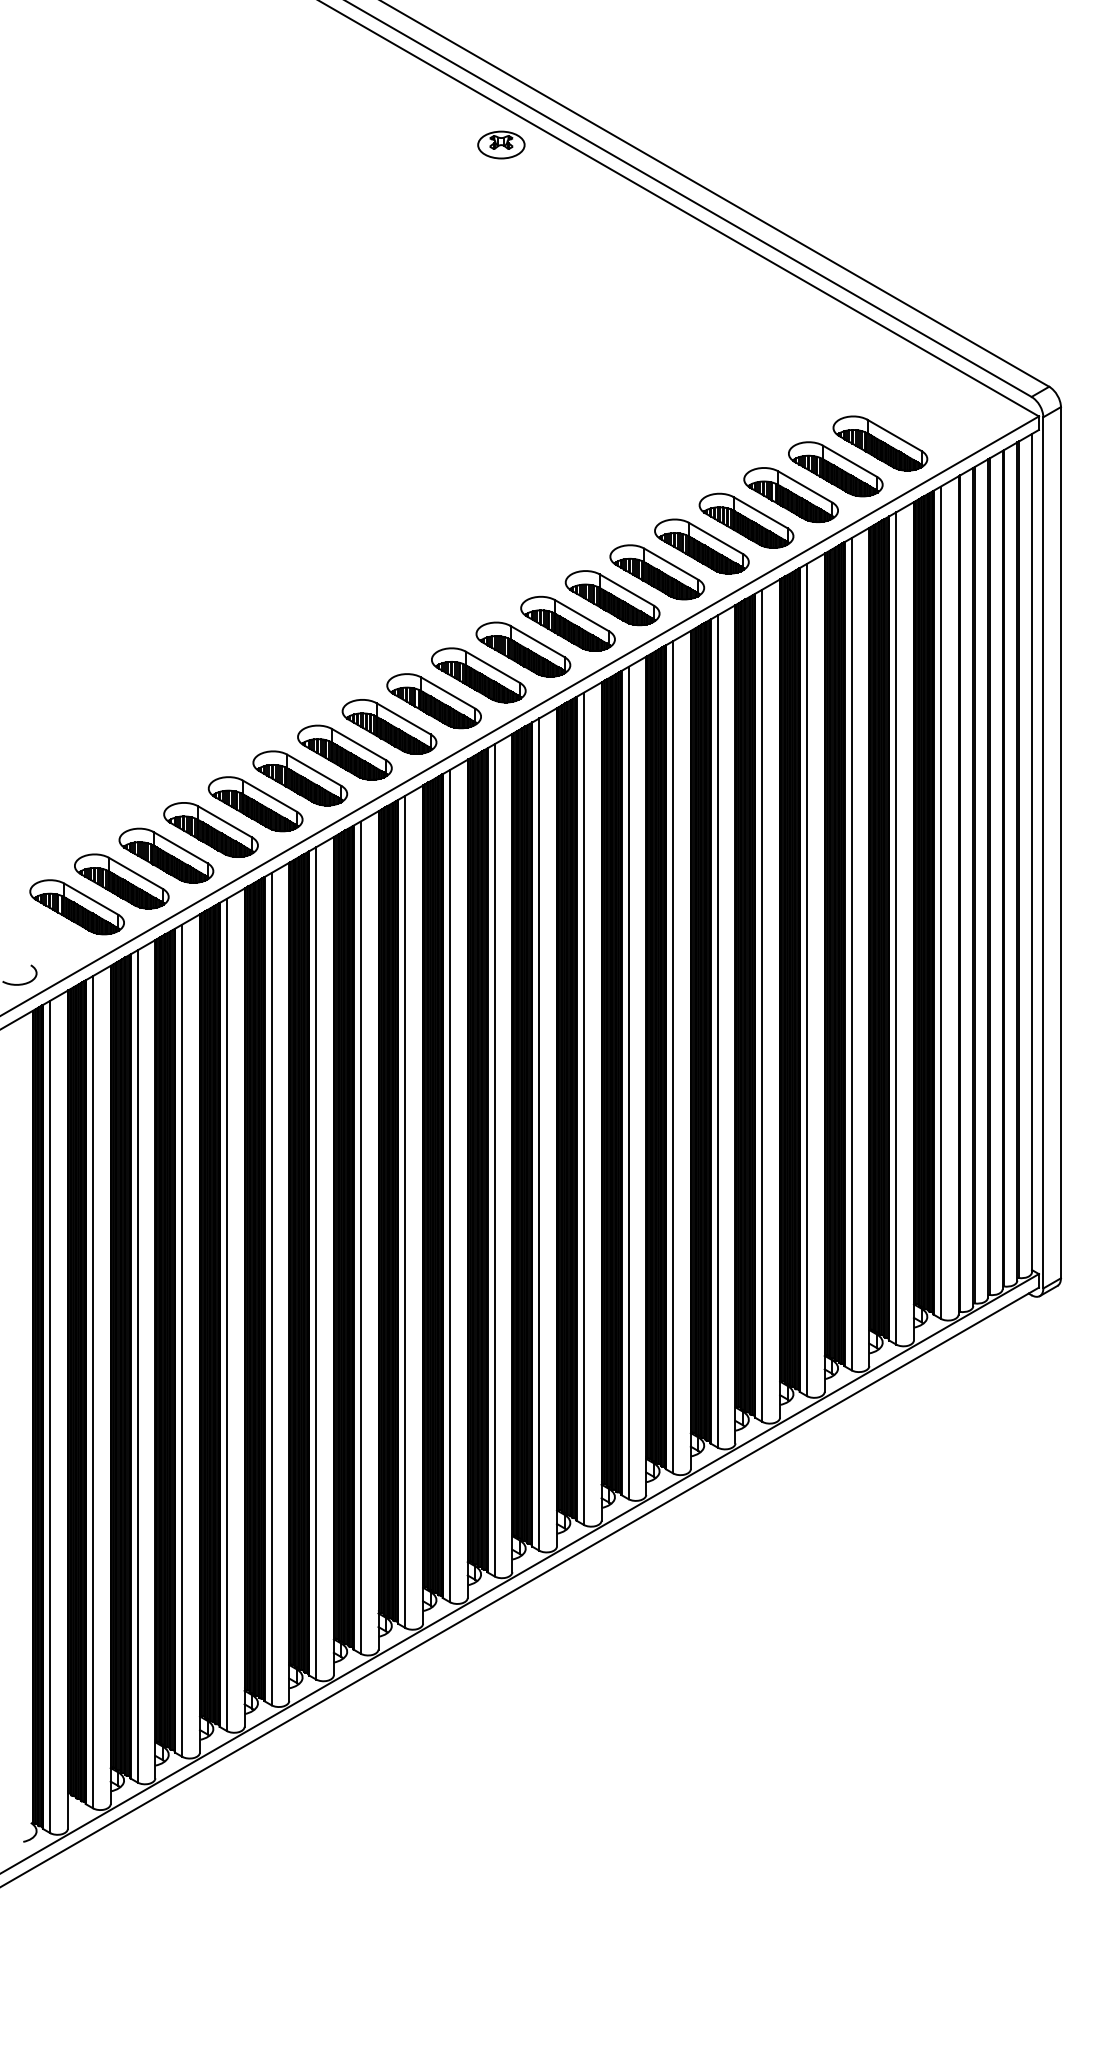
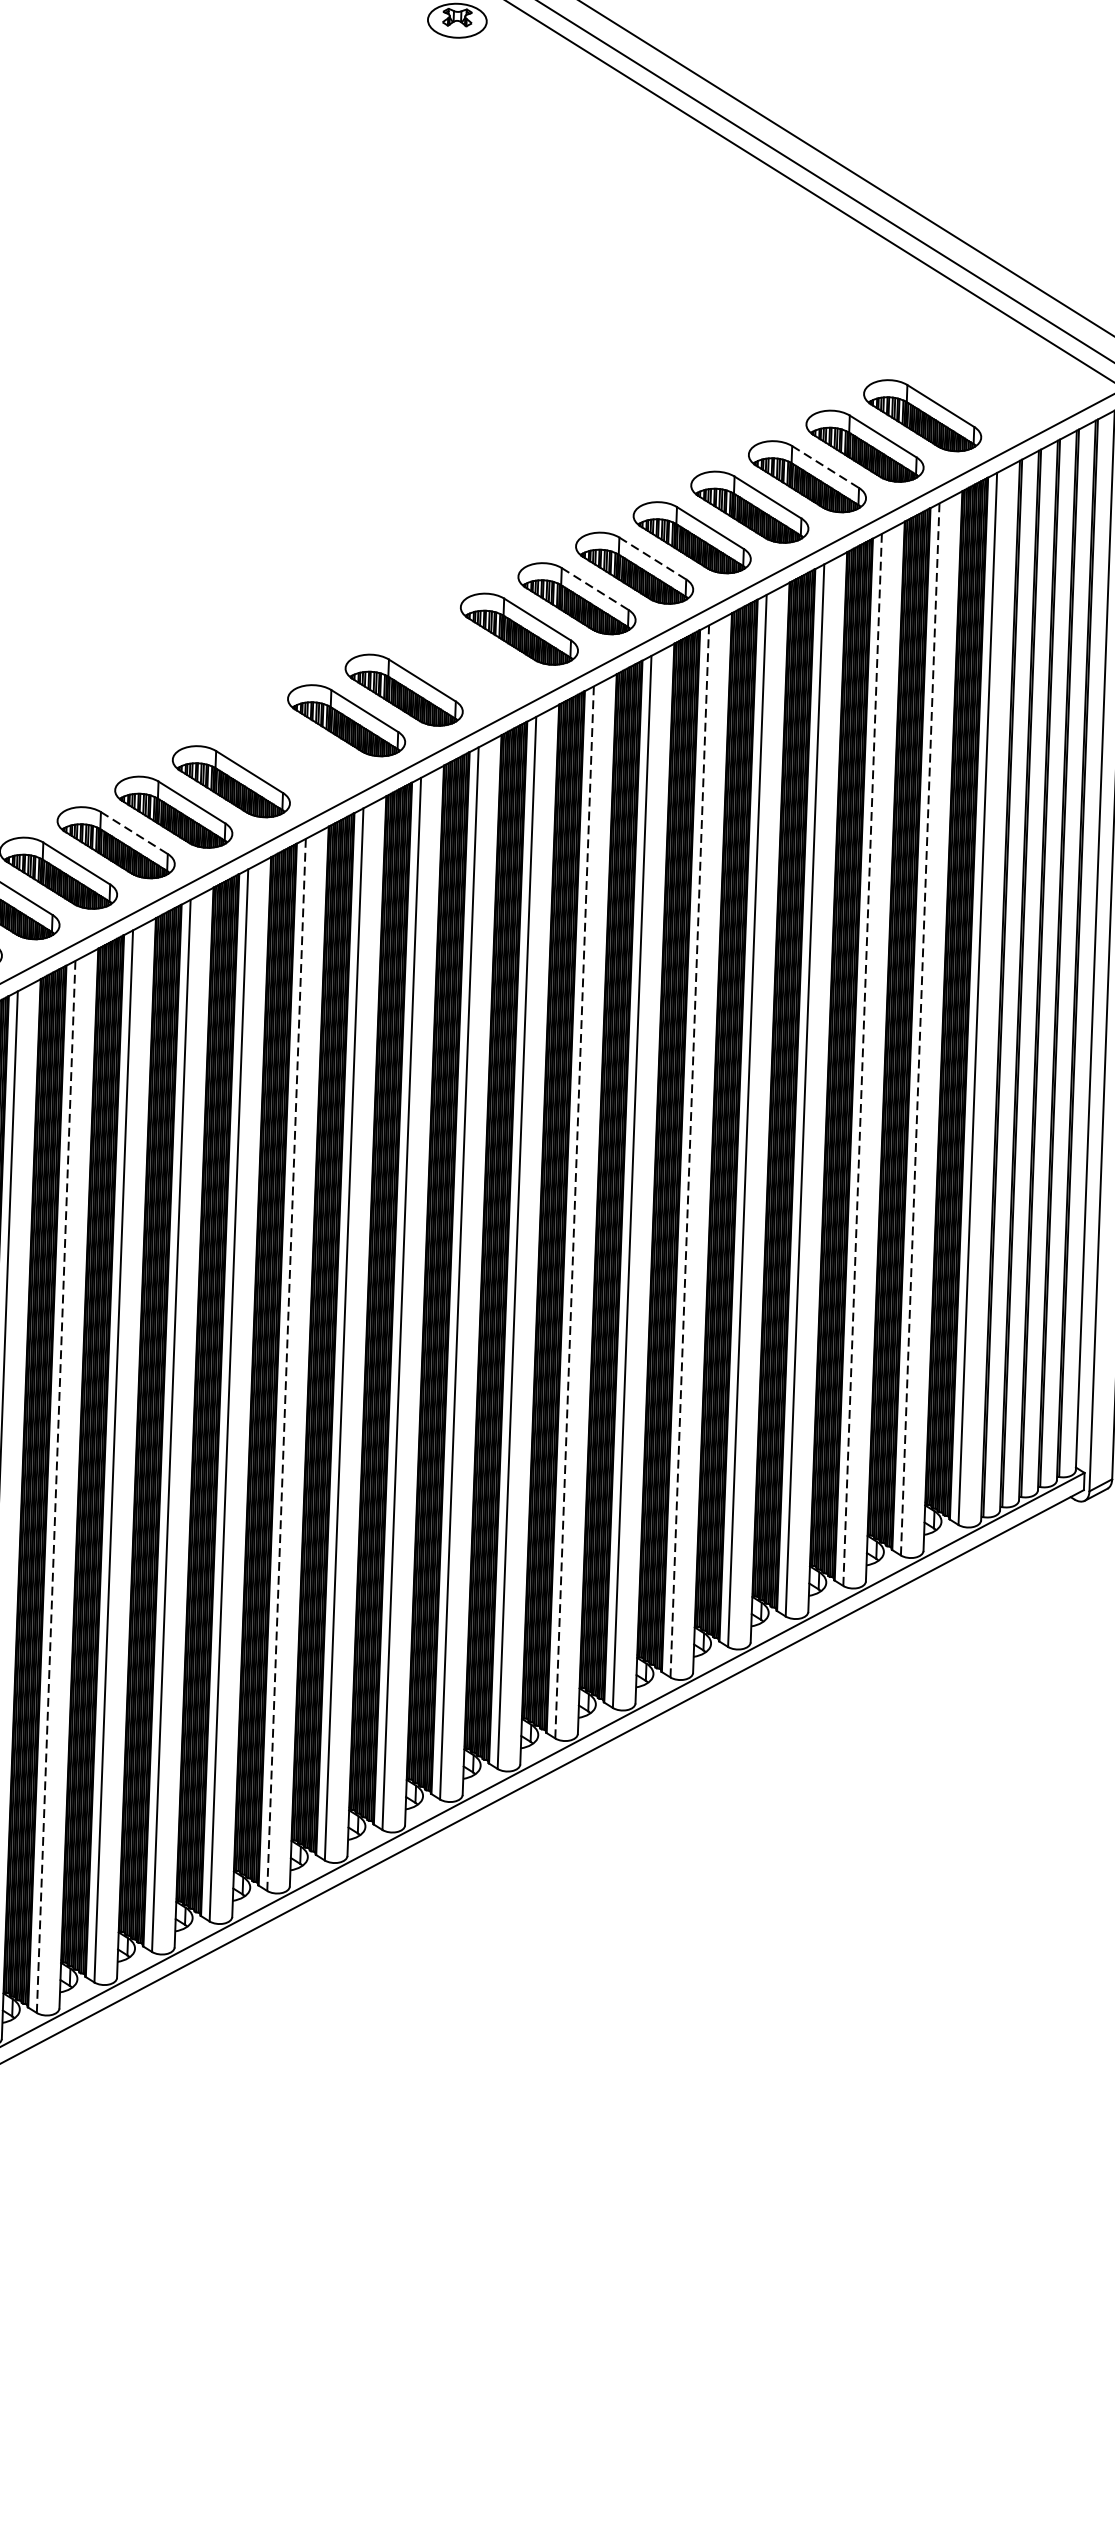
line: (805, 487) -> (825, 467), solid -> dashed
line: (671, 564) -> (652, 558), solid -> dashed
line: (627, 590) -> (596, 589), solid -> dashed
part: (523, 649) -> (461, 659), removed
part: (389, 726) -> (288, 750), removed
line: (270, 796) -> (135, 833), solid -> dashed
line: (896, 928) -> (920, 1029), solid -> dashed
line: (851, 954) -> (862, 1060), solid -> dashed
line: (717, 1032) -> (689, 1152), solid -> dashed
line: (628, 1083) -> (574, 1212), solid -> dashed
line: (405, 1212) -> (286, 1365), solid -> dashed
line: (226, 1315) -> (55, 1487), solid -> dashed

